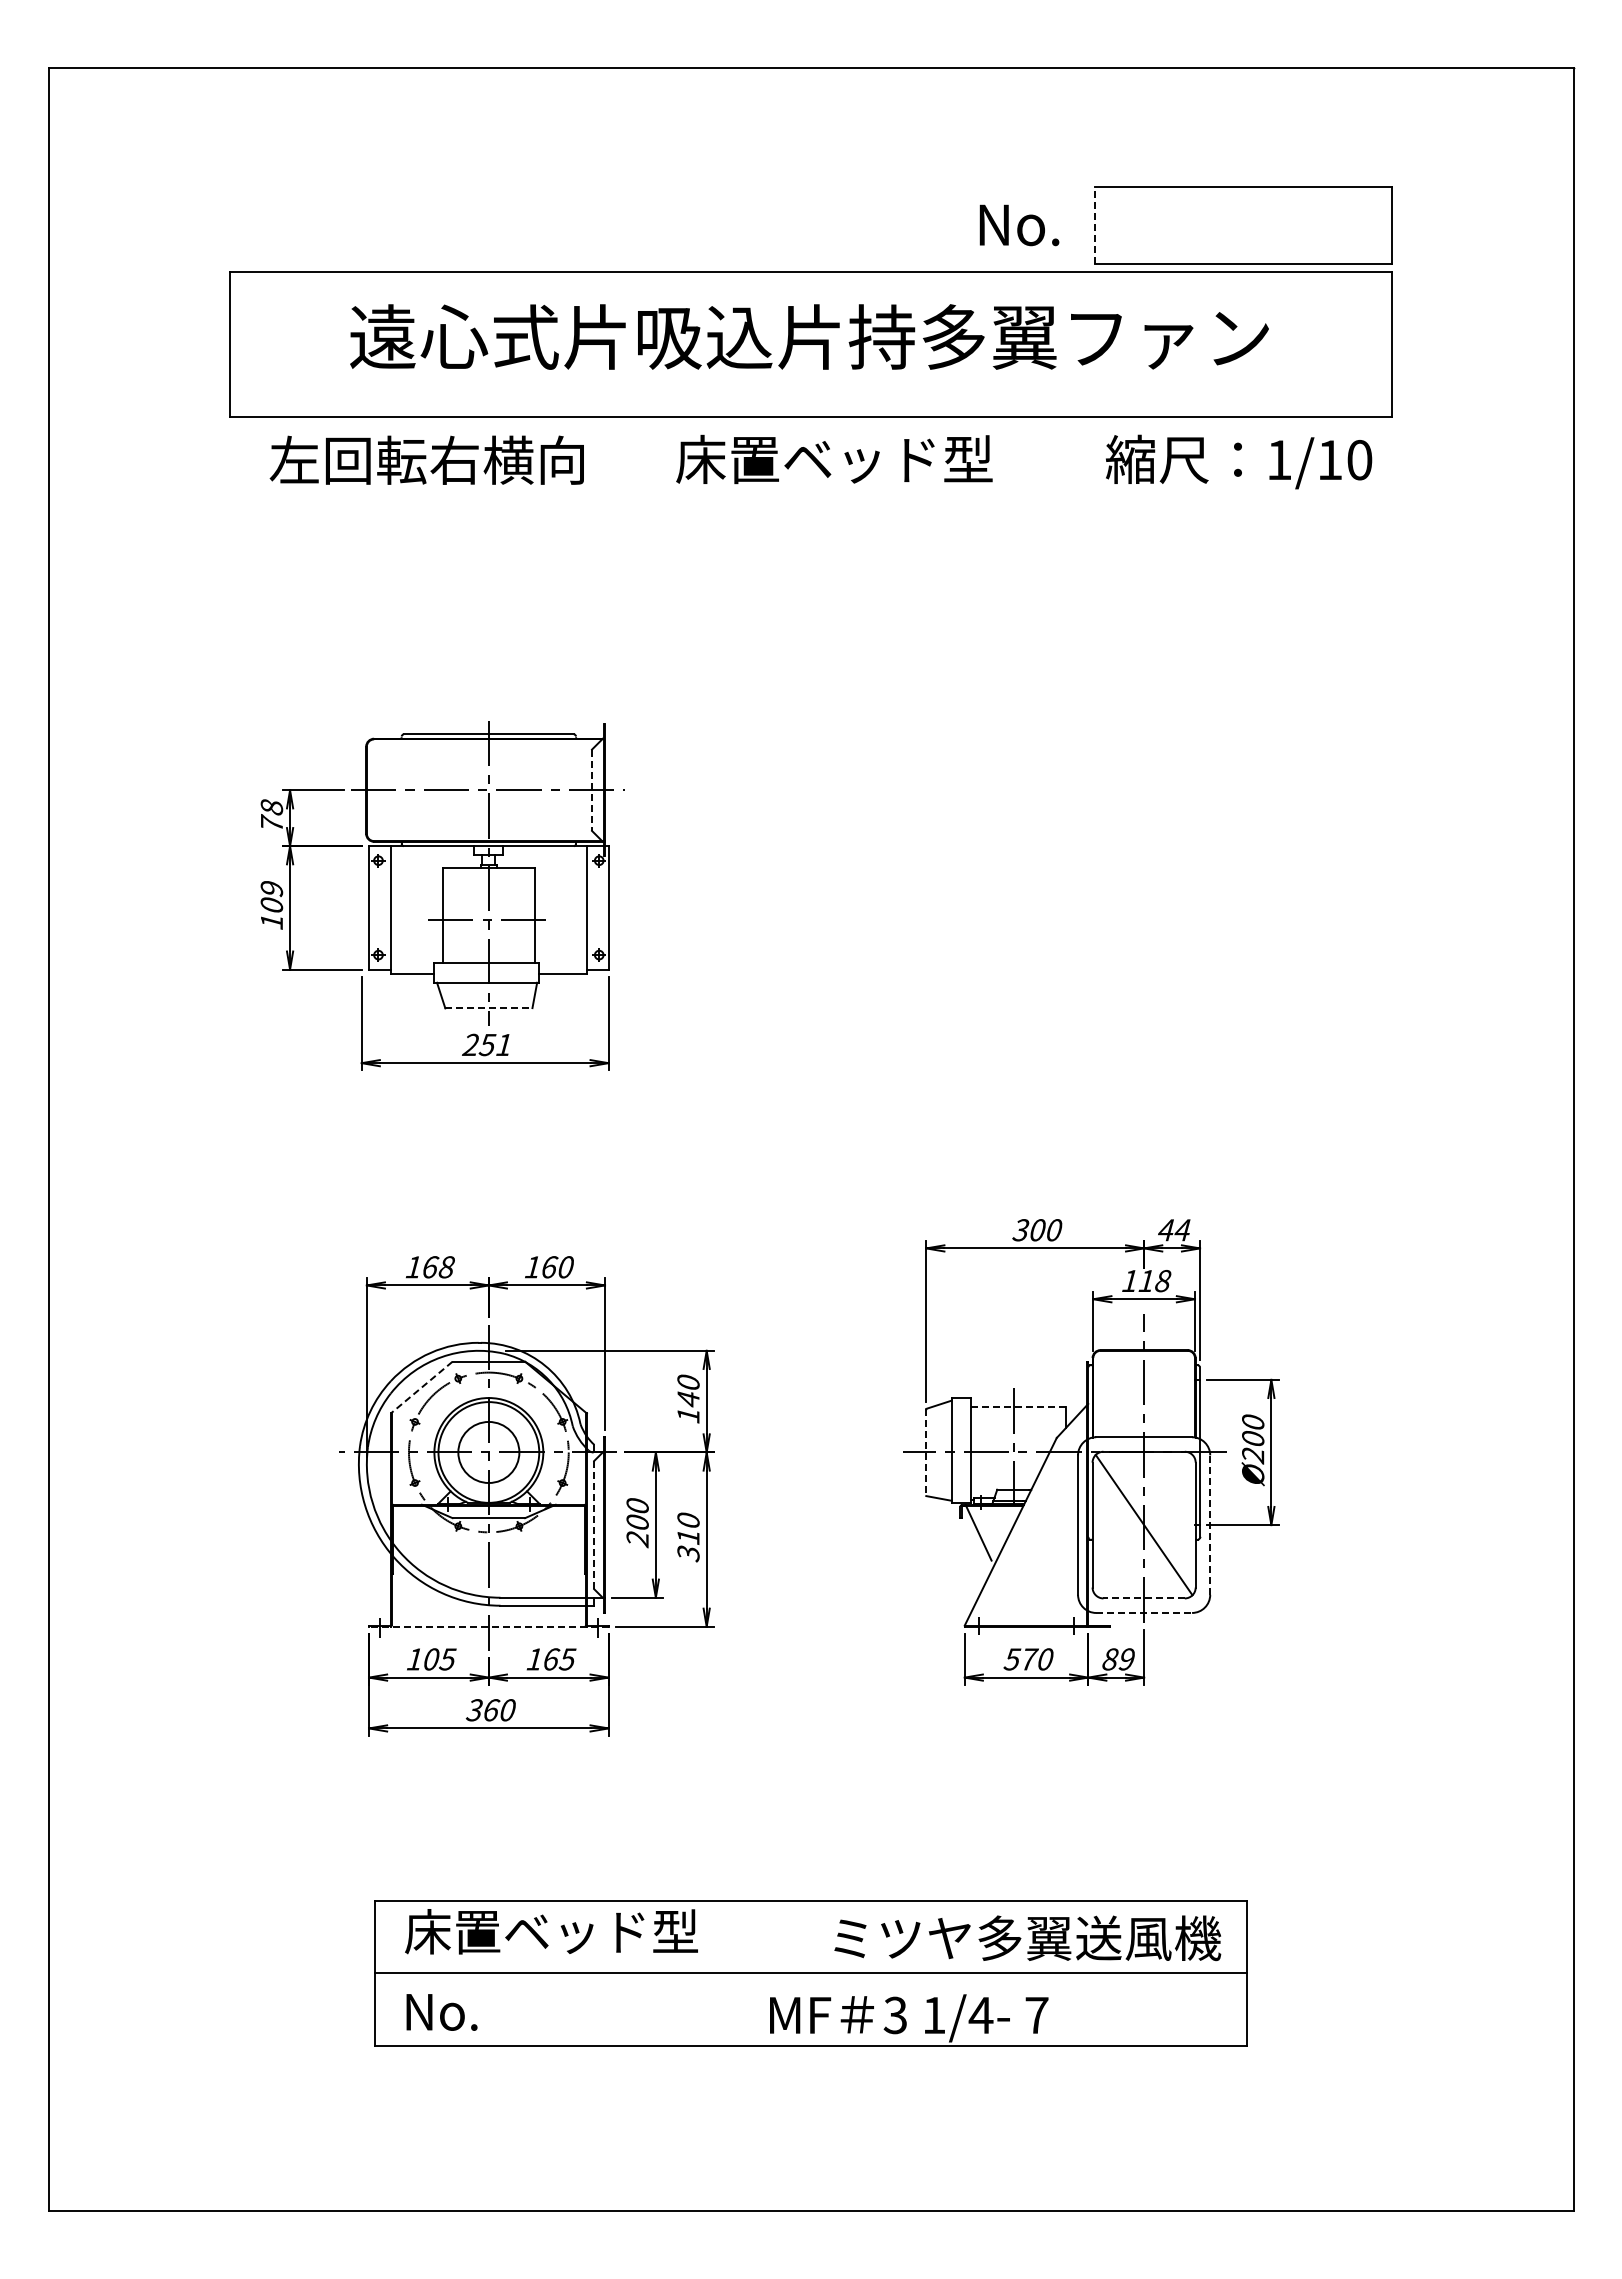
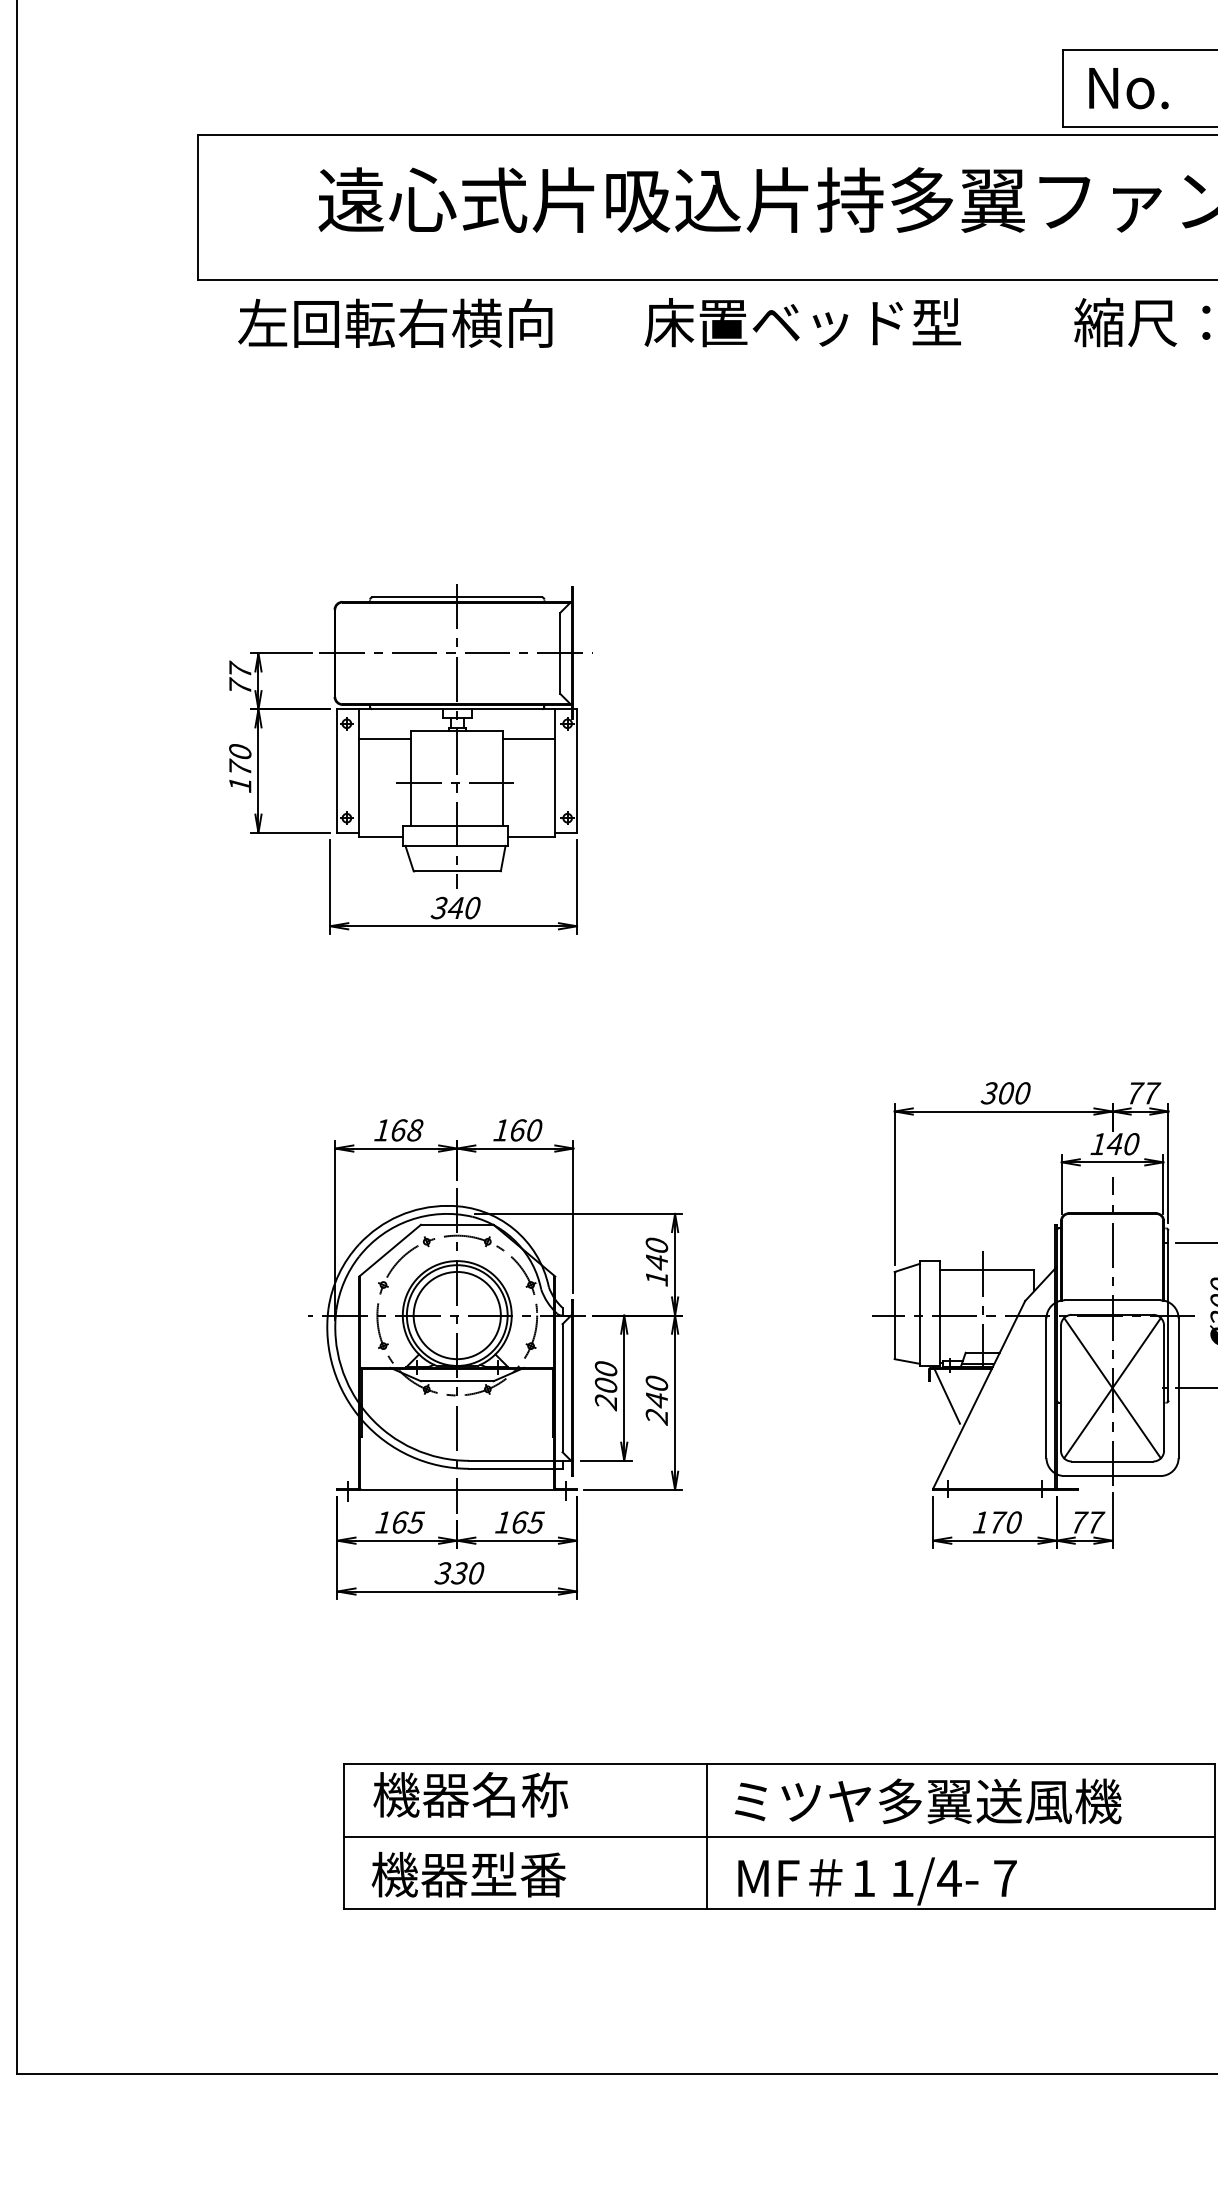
line: (1094, 224) -> (1062, 87), dashed -> solid
text: (1019, 225) -> (1128, 88), moved
line: (592, 790) -> (560, 653), dashed -> solid
text: (271, 806) -> (239, 669), 78 -> 77
line: (416, 875) -> (384, 738), added
line: (559, 875) -> (527, 738), added
text: (271, 896) -> (239, 759), 109 -> 170
line: (488, 1008) -> (456, 871), dashed -> solid
text: (487, 1044) -> (455, 907), 251 -> 340
text: (1175, 1230) -> (1143, 1093), 44 -> 77
text: (1154, 1280) -> (1122, 1143), 118 -> 140
line: (421, 1387) -> (389, 1250), dashed -> solid
line: (1019, 1406) -> (987, 1269), dashed -> solid
circle: (488, 1452) -> (456, 1315), size x1.43
line: (926, 1452) -> (894, 1315), dashed -> solid
line: (594, 1524) -> (562, 1387), dashed -> solid
line: (1143, 1524) -> (1111, 1387), added
line: (1210, 1525) -> (1178, 1388), dashed -> solid
text: (688, 1545) -> (656, 1408), 310 -> 240
line: (1144, 1598) -> (1112, 1461), dashed -> solid
line: (1144, 1612) -> (1112, 1475), dashed -> solid
line: (488, 1626) -> (456, 1489), dashed -> solid
text: (432, 1659) -> (400, 1522), 105 -> 165
text: (1012, 1659) -> (980, 1522), 570 -> 170
text: (1119, 1659) -> (1087, 1522), 89 -> 77
text: (491, 1710) -> (459, 1573), 360 -> 330
text: (551, 1931) -> (519, 1794), 床置ベッド型 -> 機器名称
text: (1027, 1938) -> (927, 1801), moved
line: (738, 1973) -> (706, 1836), added
text: (500, 2011) -> (468, 1874), No. -> 機器型番
text: (894, 2015) -> (862, 1878), 3 -> 1

